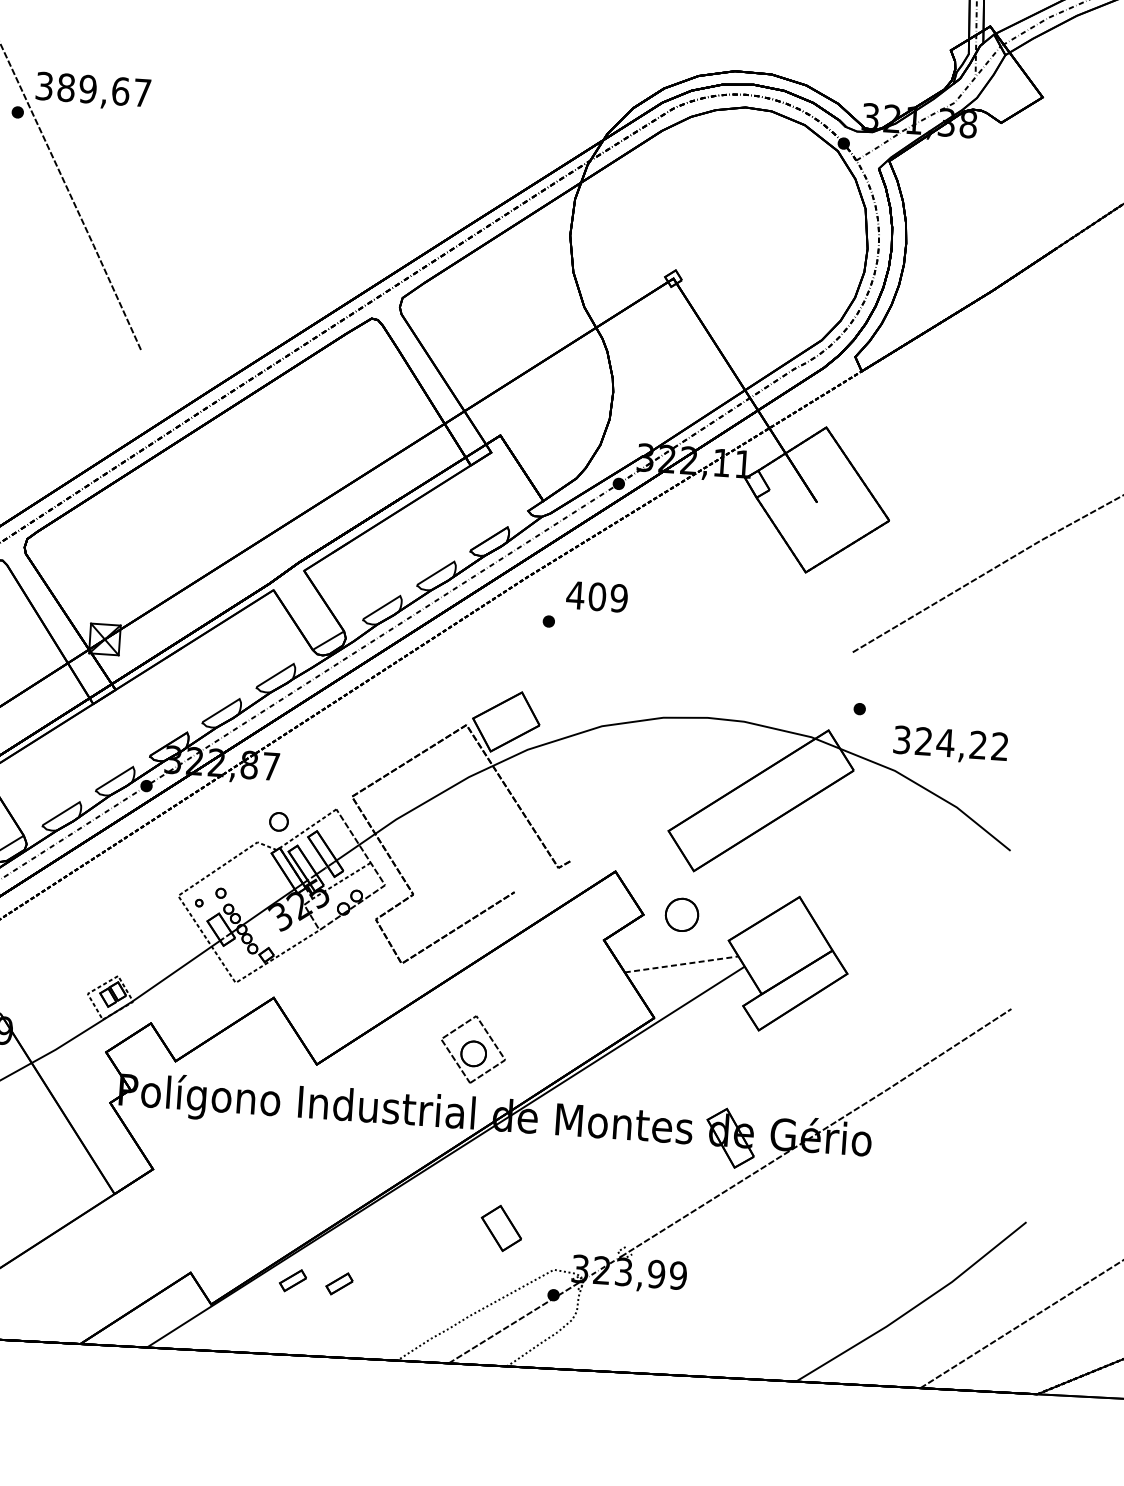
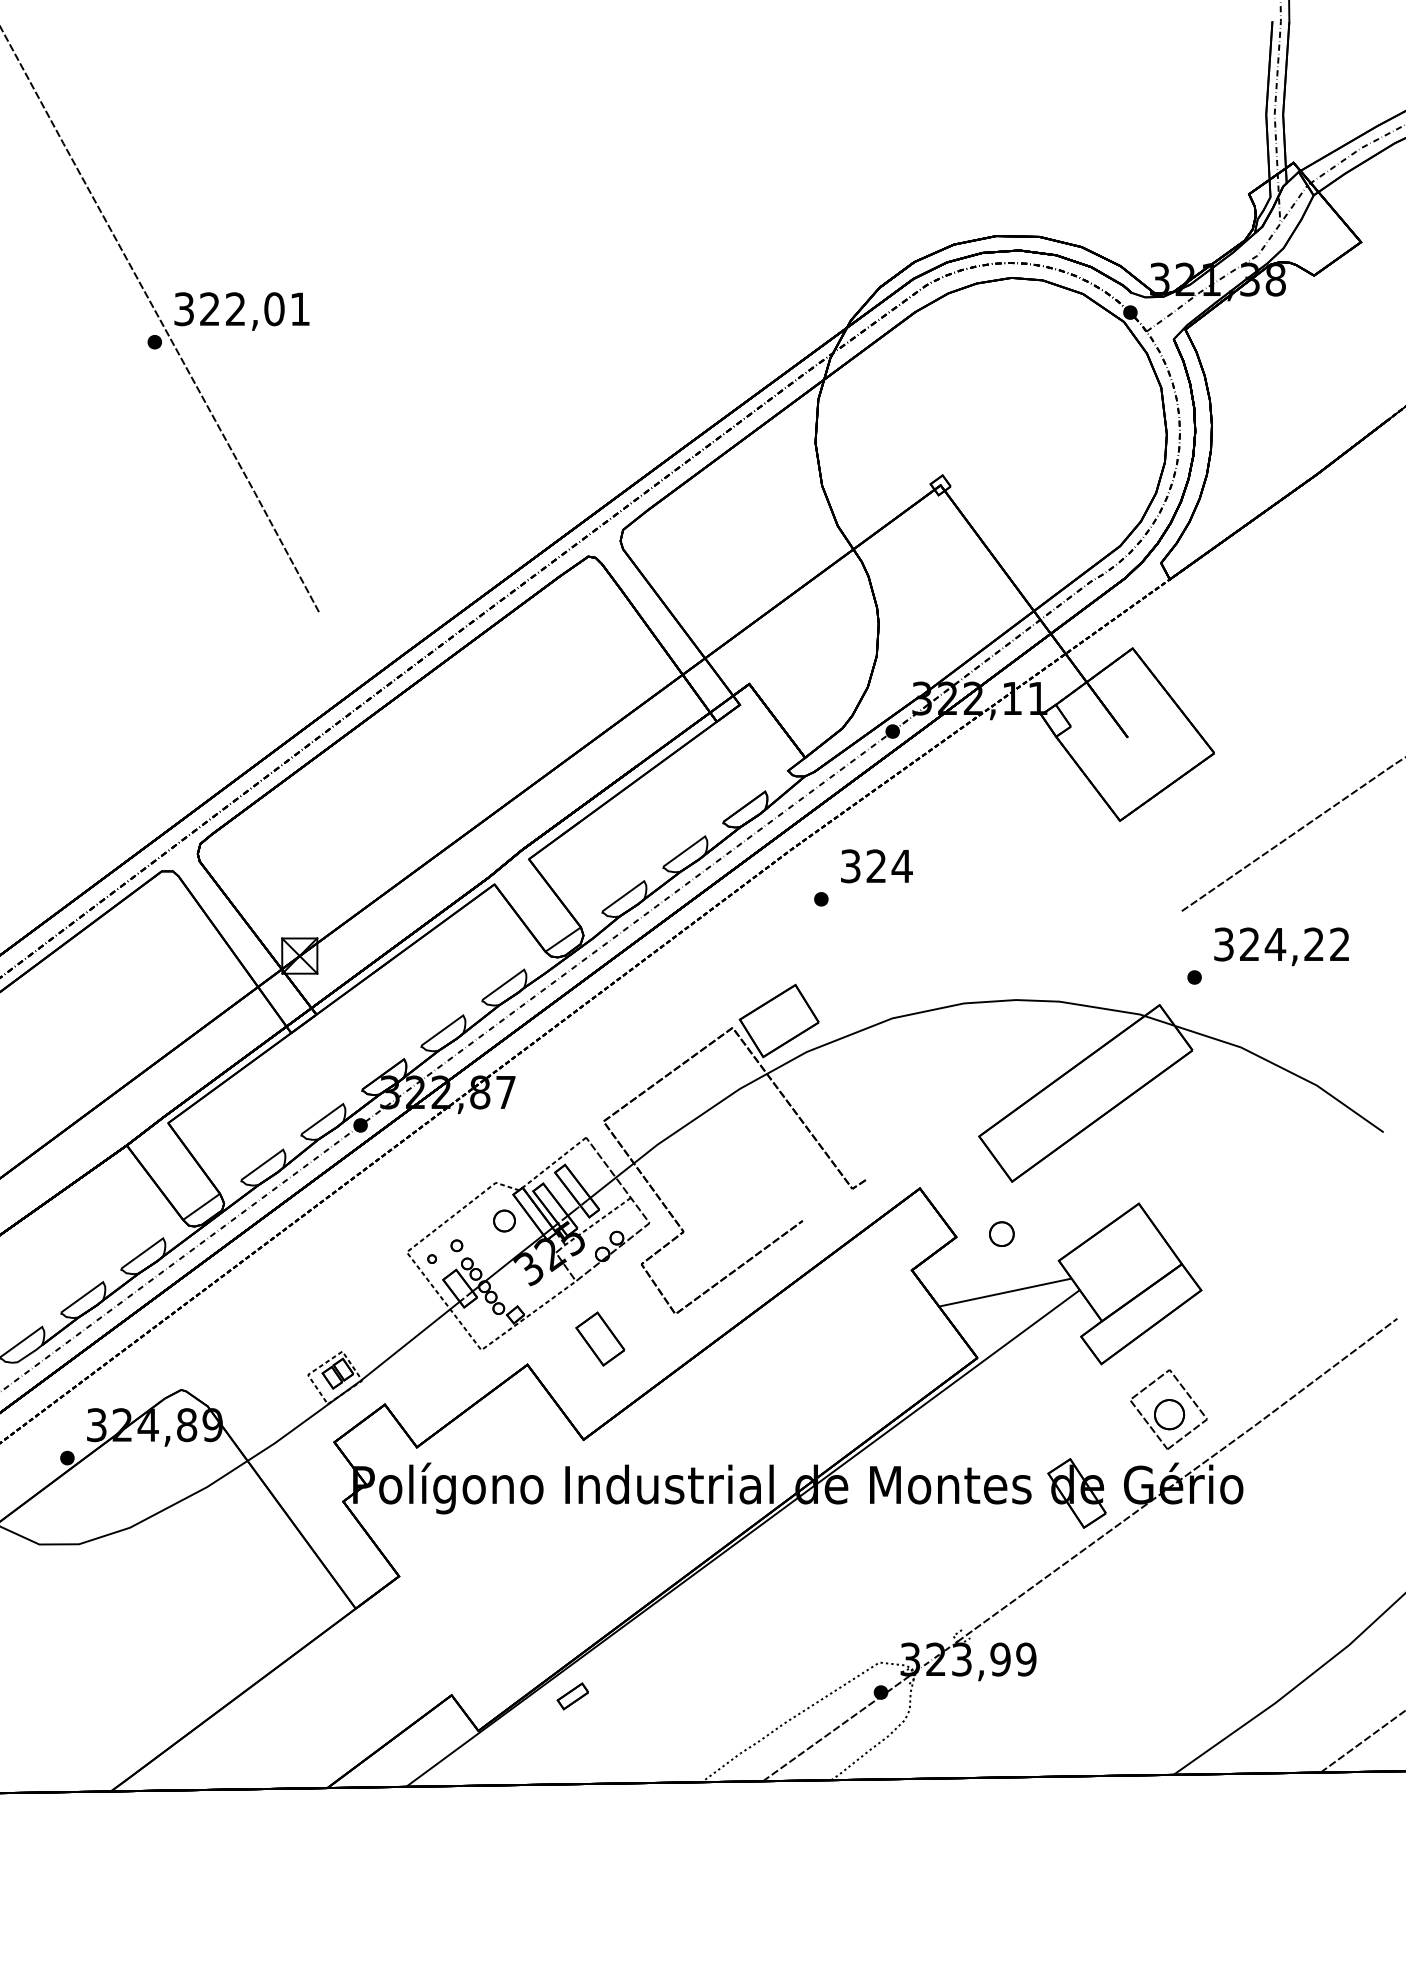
text: (103, 90) -> (254, 309), 389,67 -> 322,01
text: (597, 596) -> (876, 866), 409 -> 324
text: (950, 745) -> (1281, 946), moved
part: (279, 821) -> (504, 1220), moved
part: (681, 914) -> (1001, 1233), size x0.62
line: (681, 964) -> (1005, 1292), dashed -> solid
part: (473, 1049) -> (1168, 1409), moved
part: (501, 1227) -> (600, 1338), moved
part: (339, 1283) -> (627, 1696), removed

